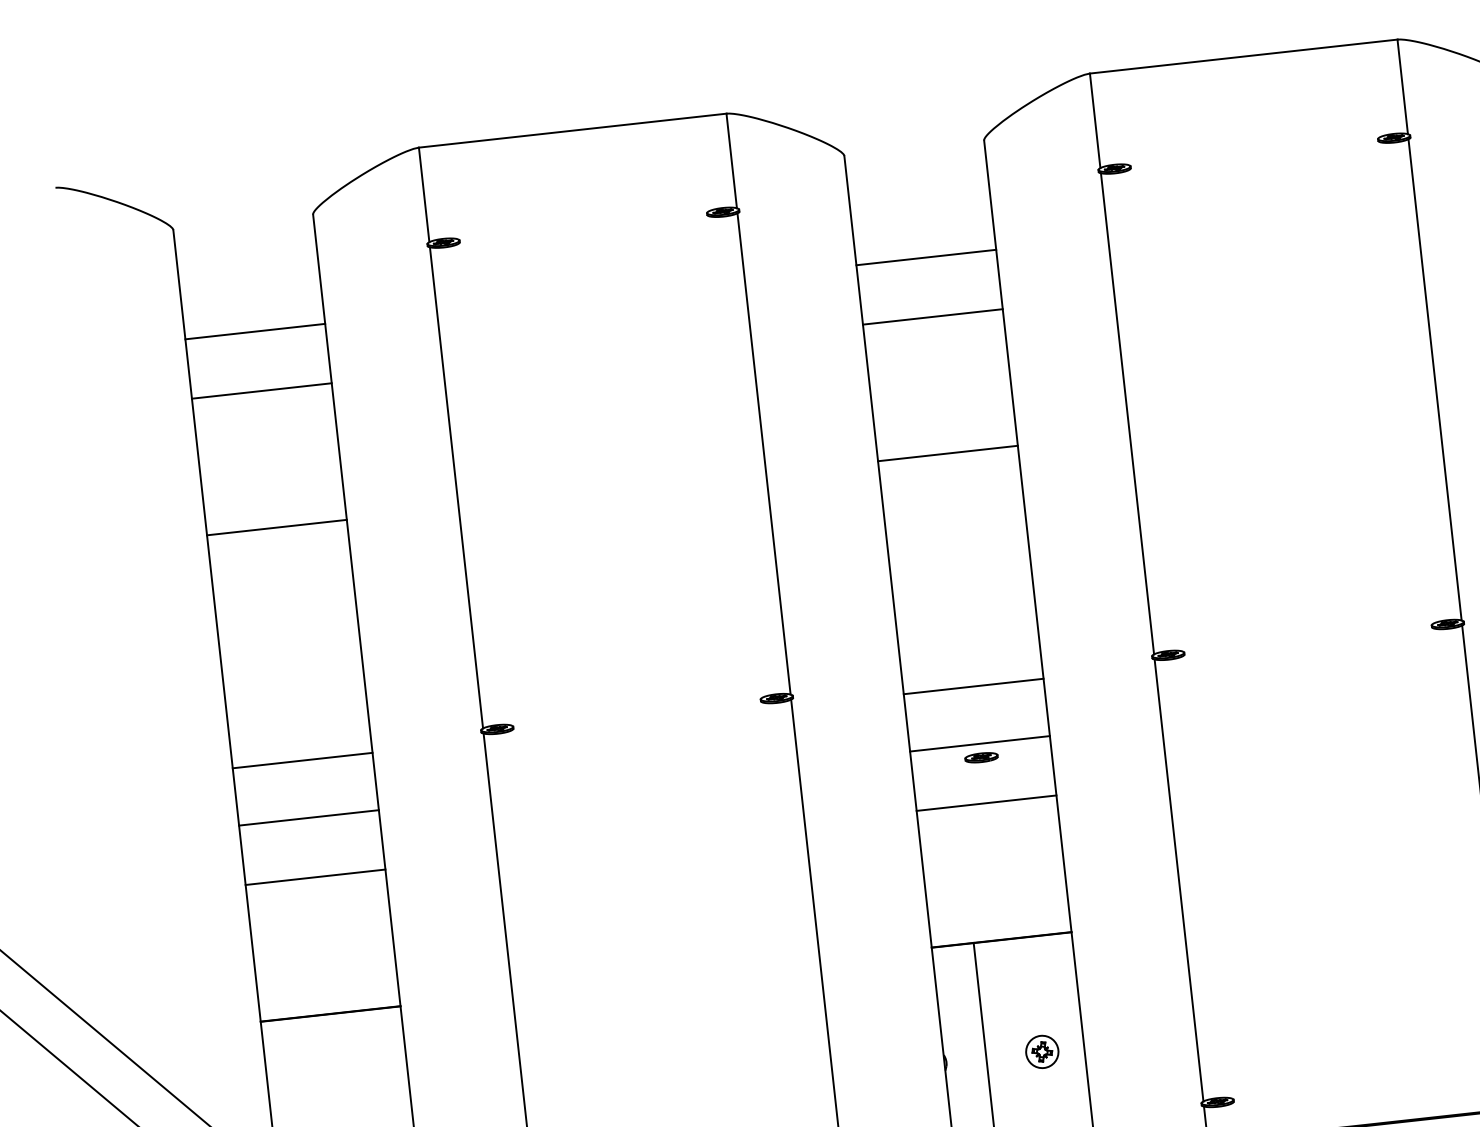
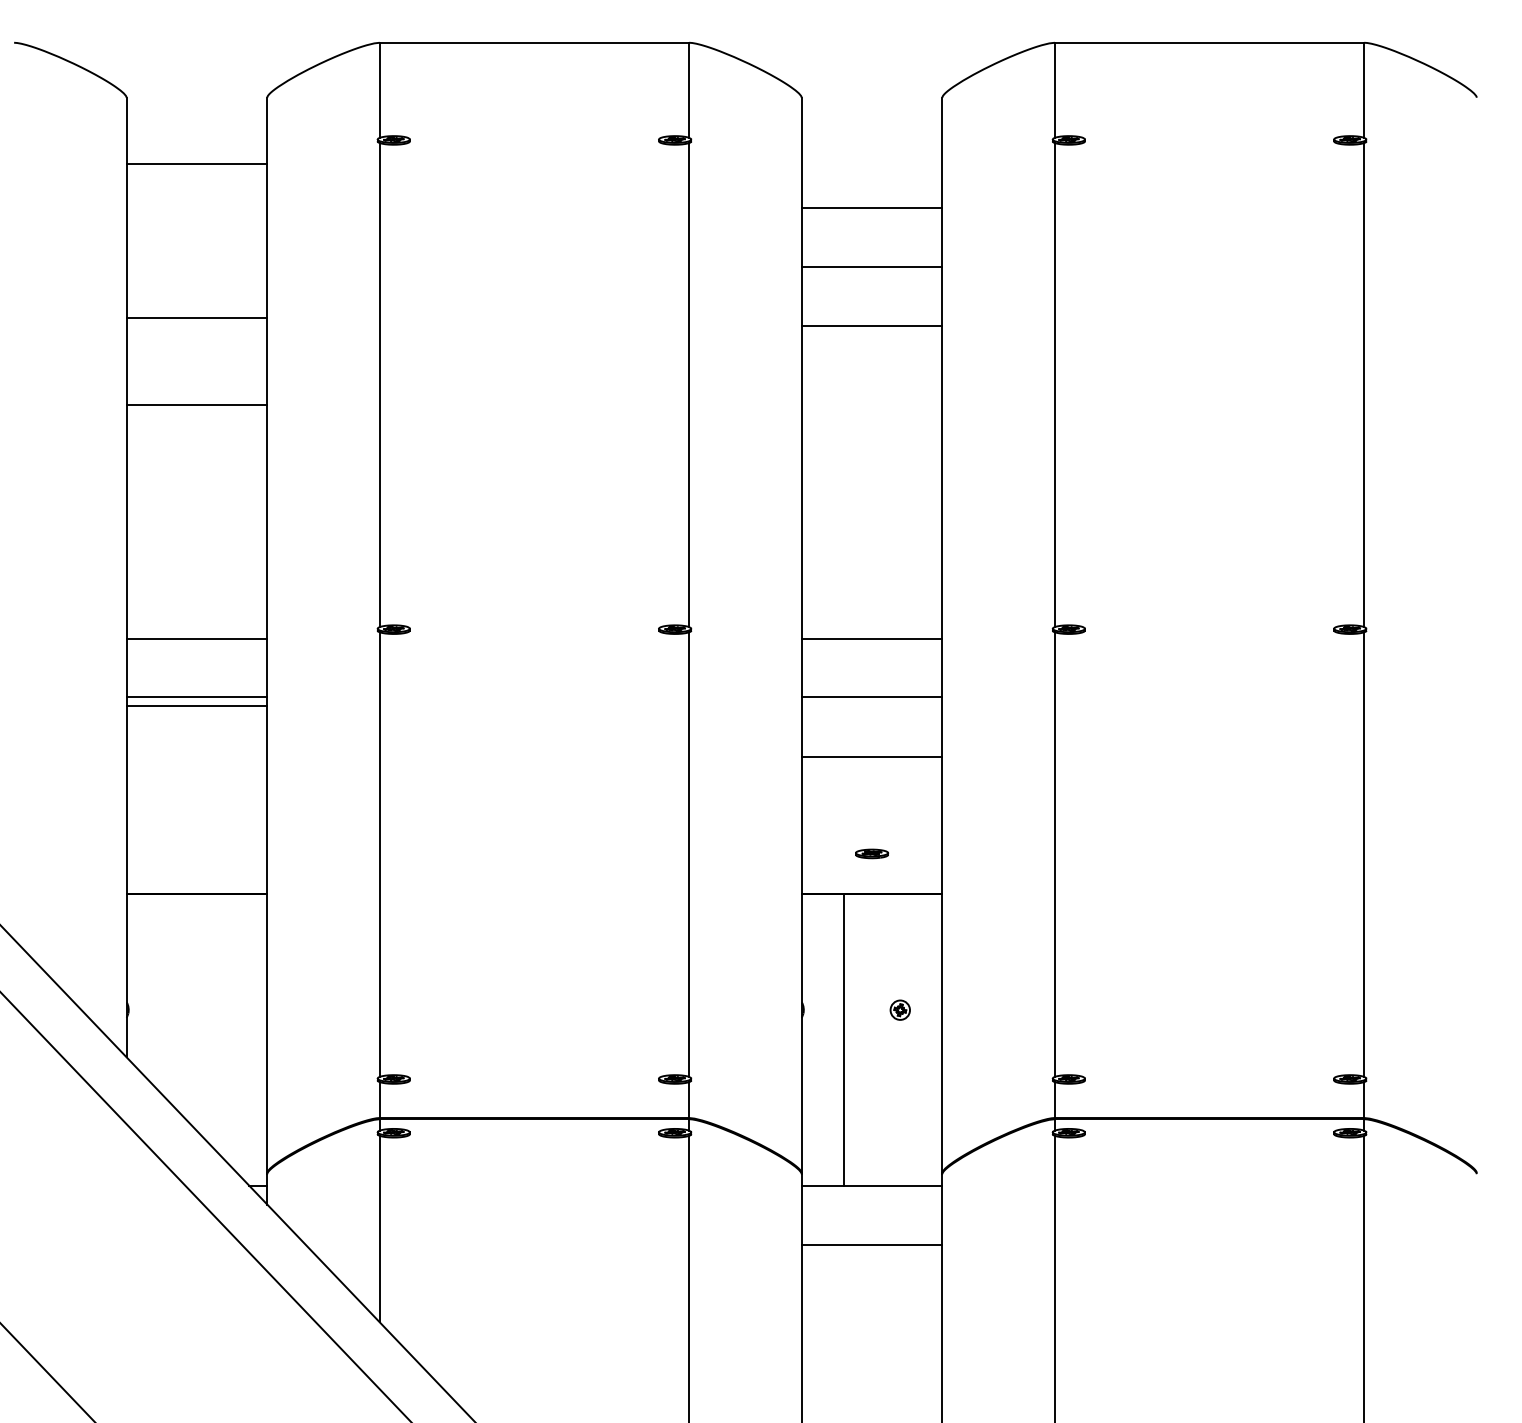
line: (254, 331) -> (196, 163), moved
line: (261, 391) -> (196, 318), moved
line: (947, 453) -> (871, 325), moved
part: (981, 757) -> (872, 853), moved
line: (315, 877) -> (196, 705), moved
part: (1042, 1052) -> (900, 1010), size x0.6

